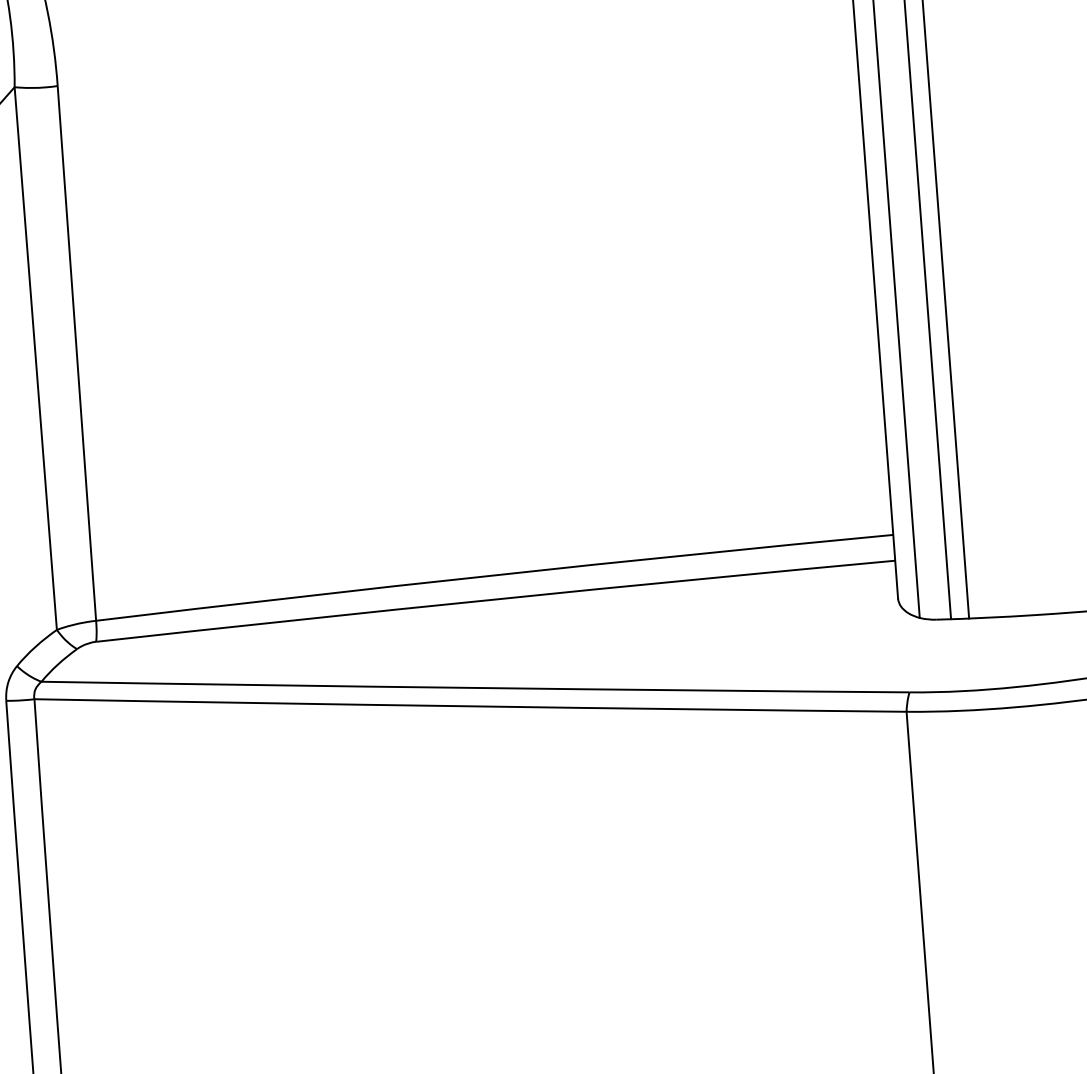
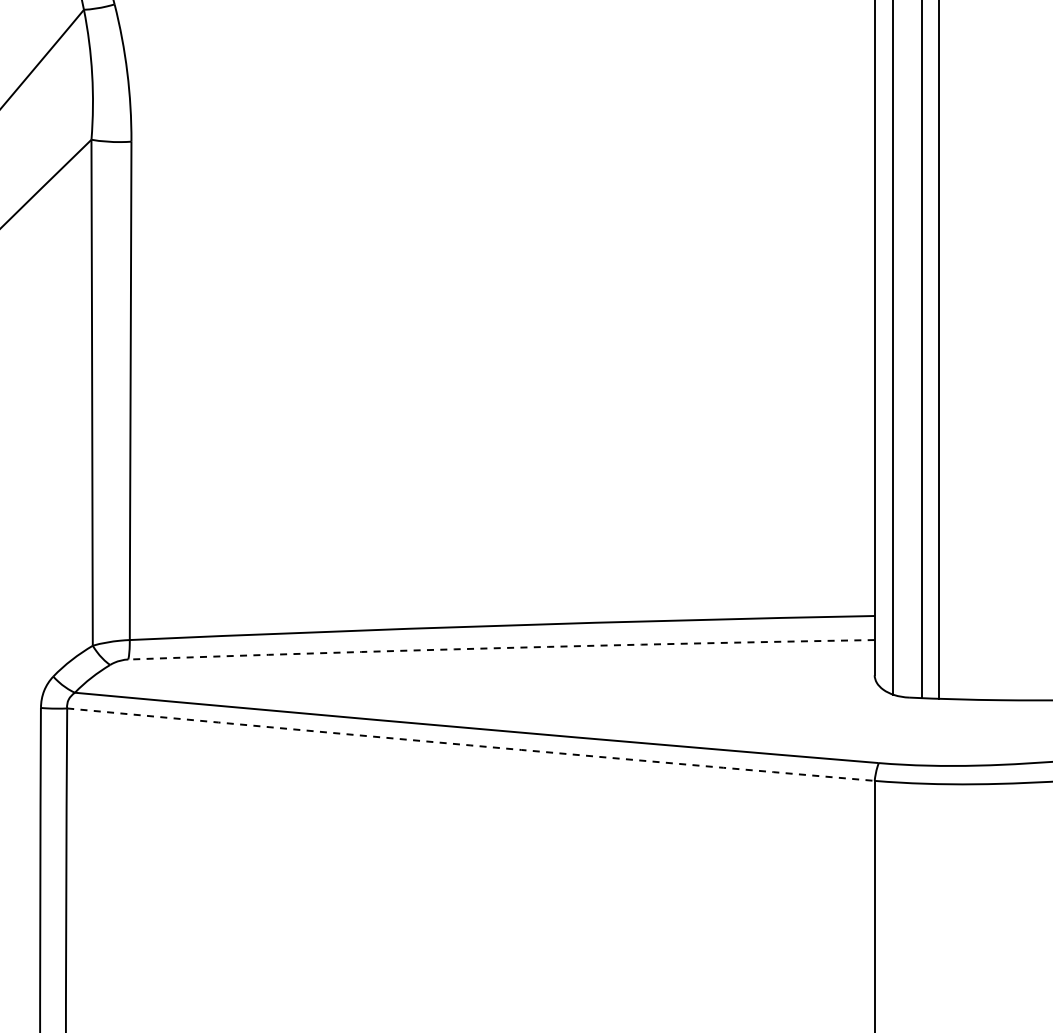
arc: (495, 599) -> (501, 648), solid -> dashed
arc: (470, 706) -> (470, 745), solid -> dashed

